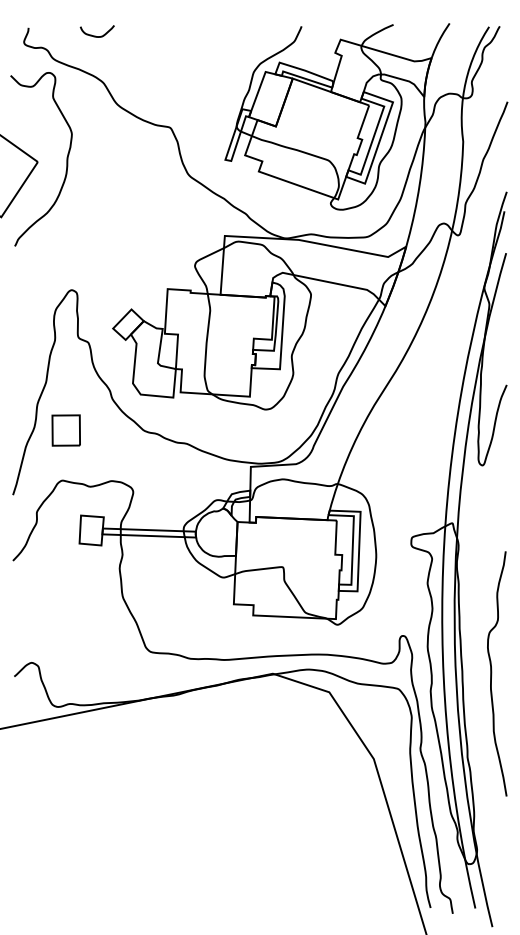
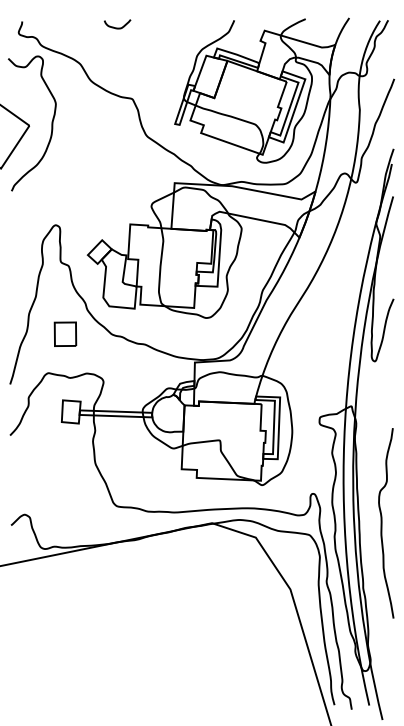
curve: (95, 35) -> (116, 27), moved
part: (65, 430) -> (64, 334), moved

